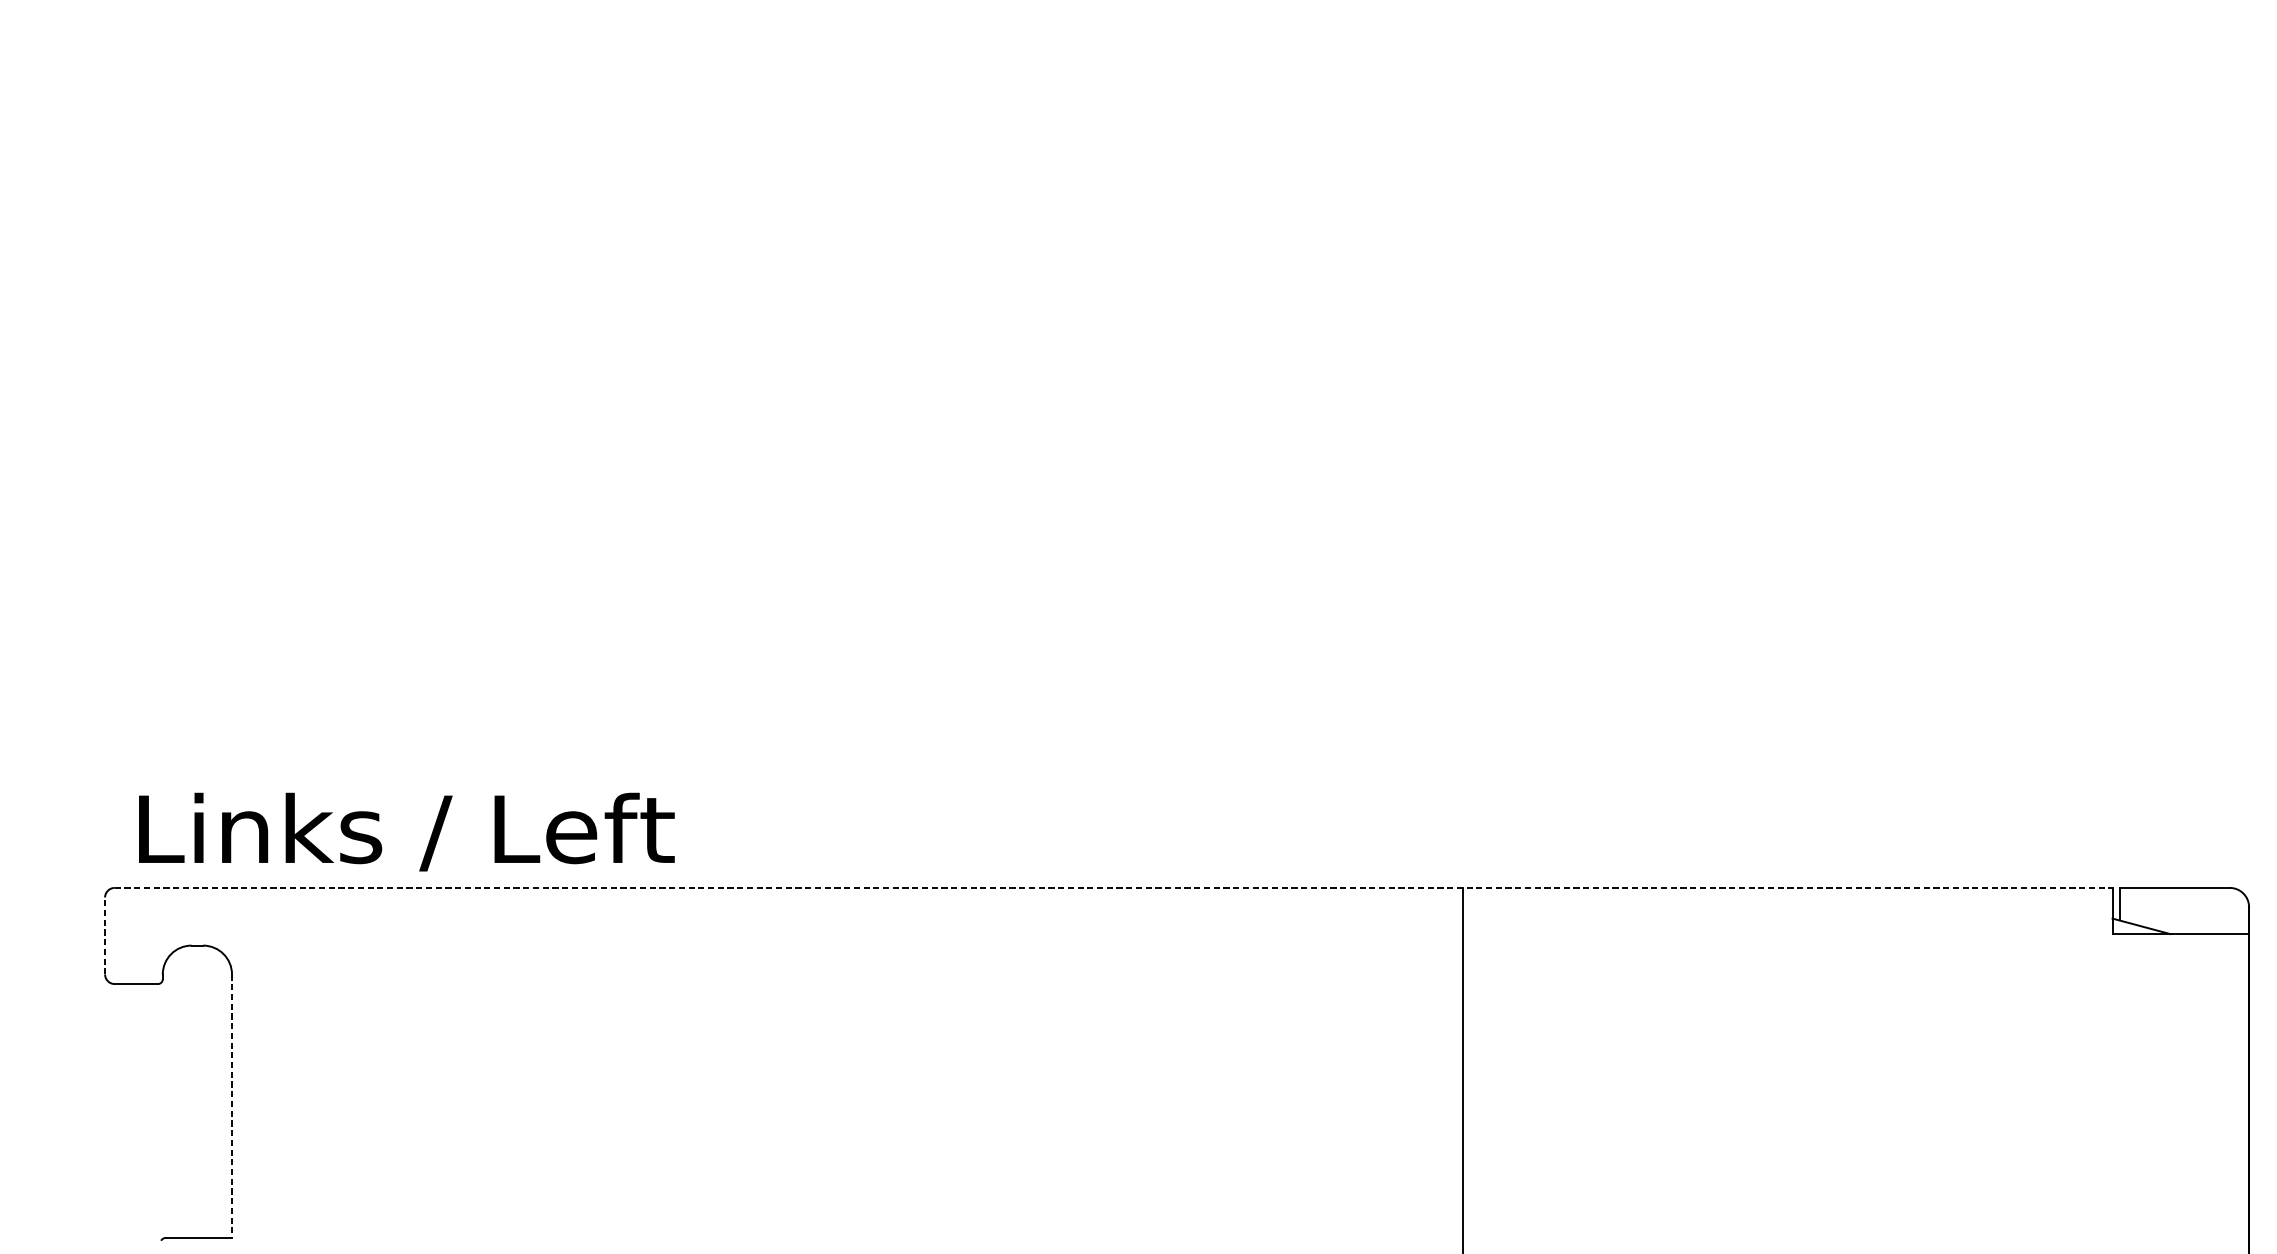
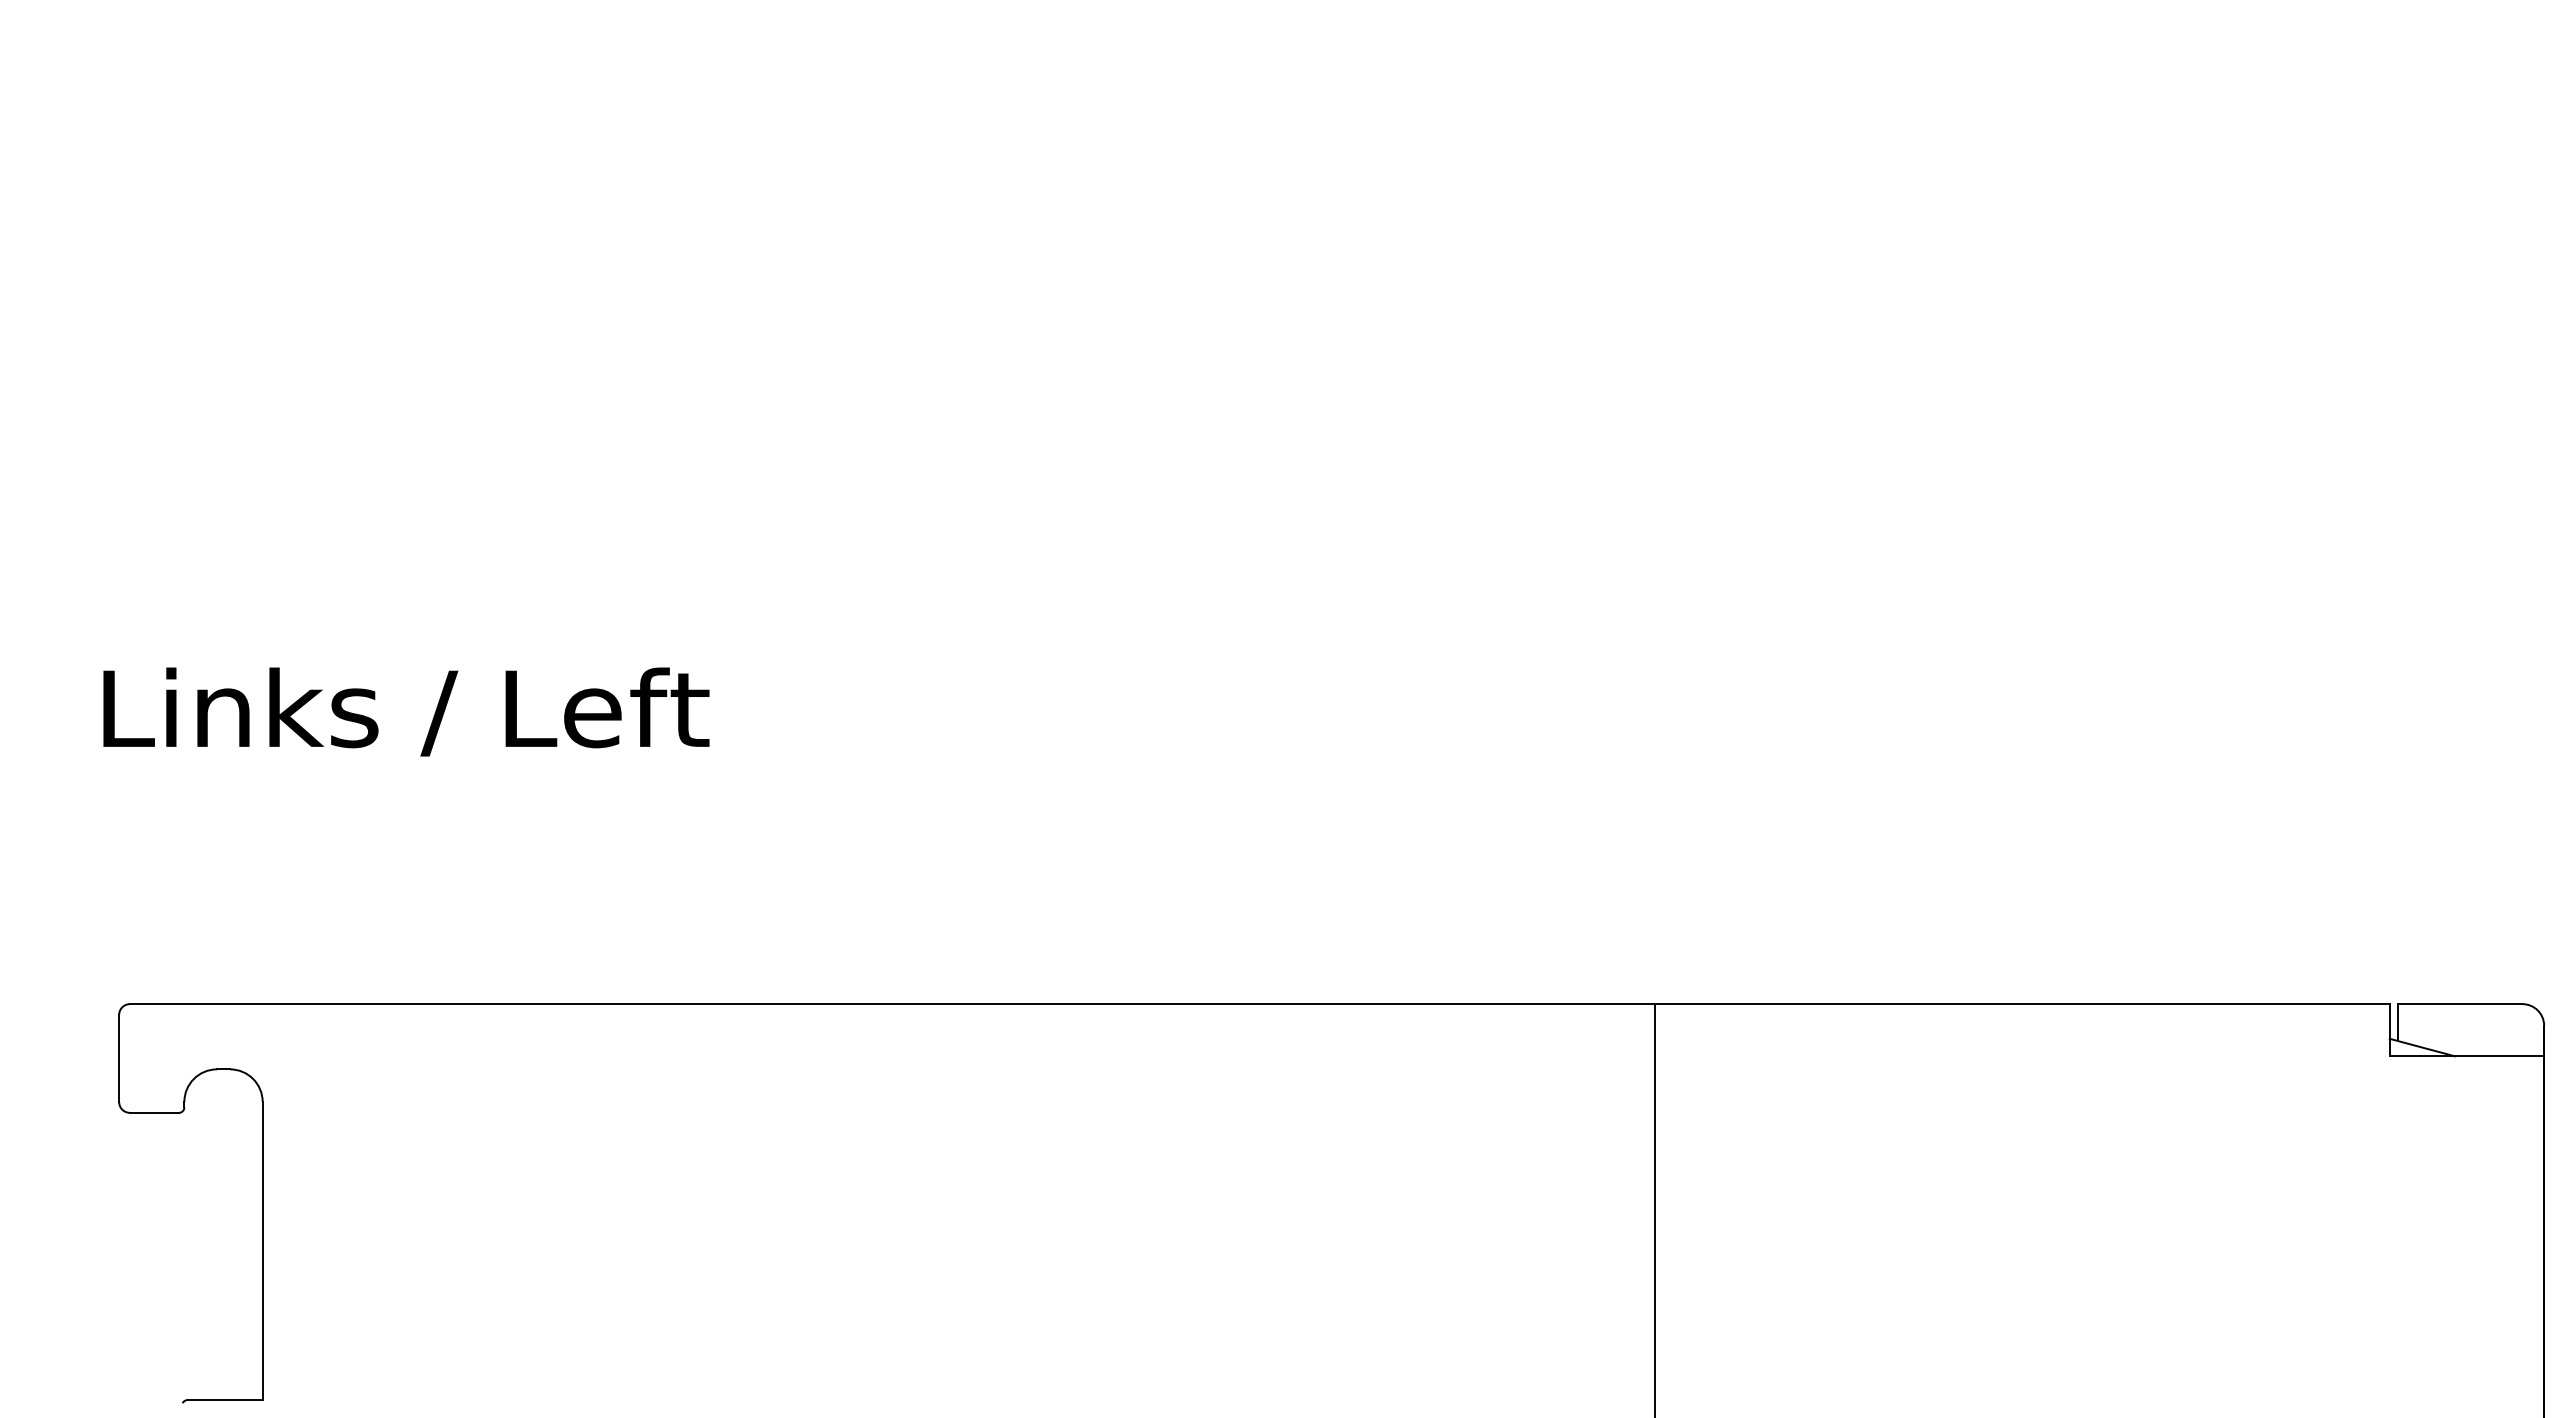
text: (406, 831) -> (406, 711), moved
line: (1113, 888) -> (1259, 1004), dashed -> solid
line: (105, 935) -> (119, 1058), dashed -> solid
line: (231, 1105) -> (262, 1250), dashed -> solid

